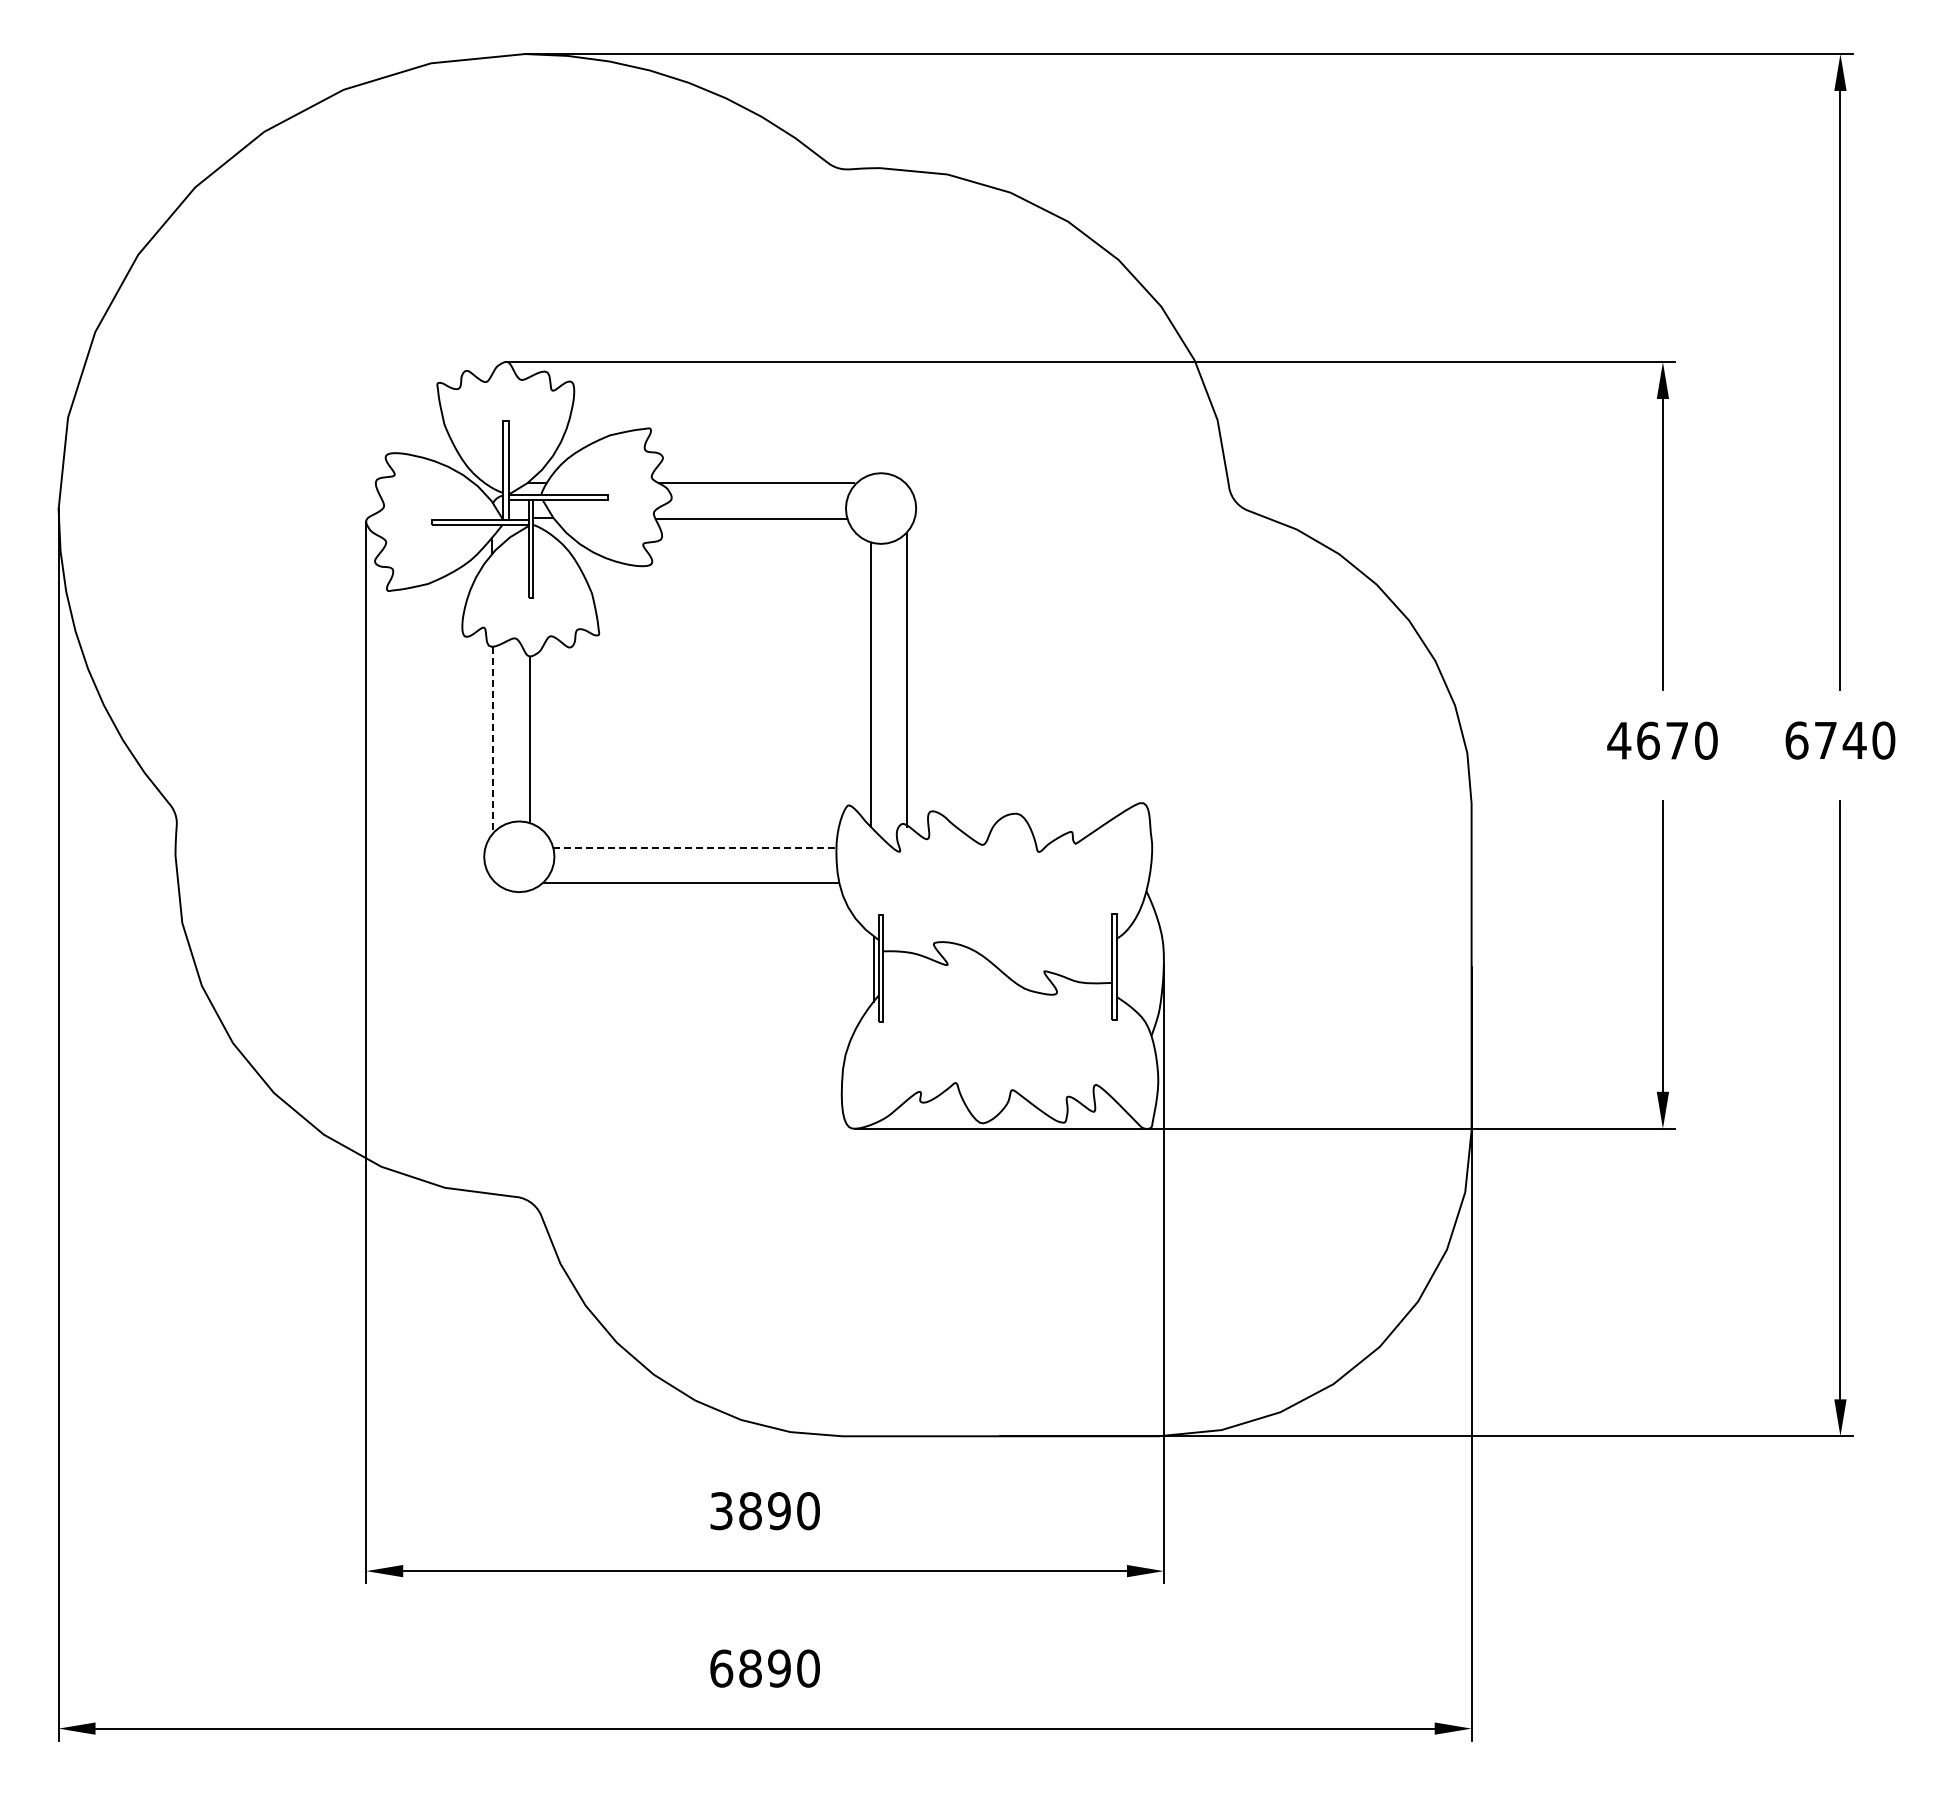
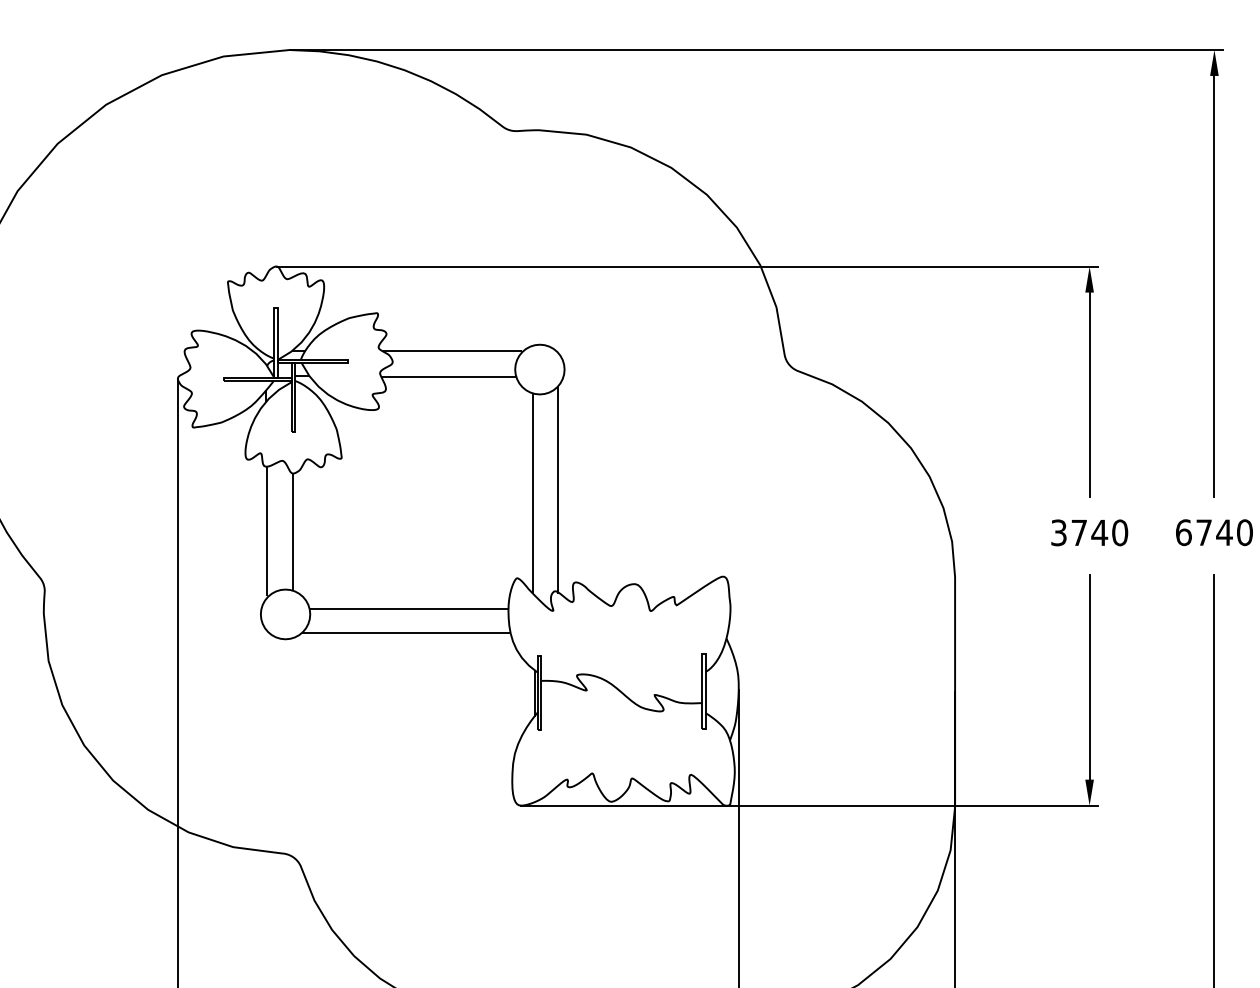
line: (493, 738) -> (267, 531), dashed -> solid
text: (1648, 740) -> (1079, 532), 4670 -> 3740
line: (695, 848) -> (409, 608), dashed -> solid

